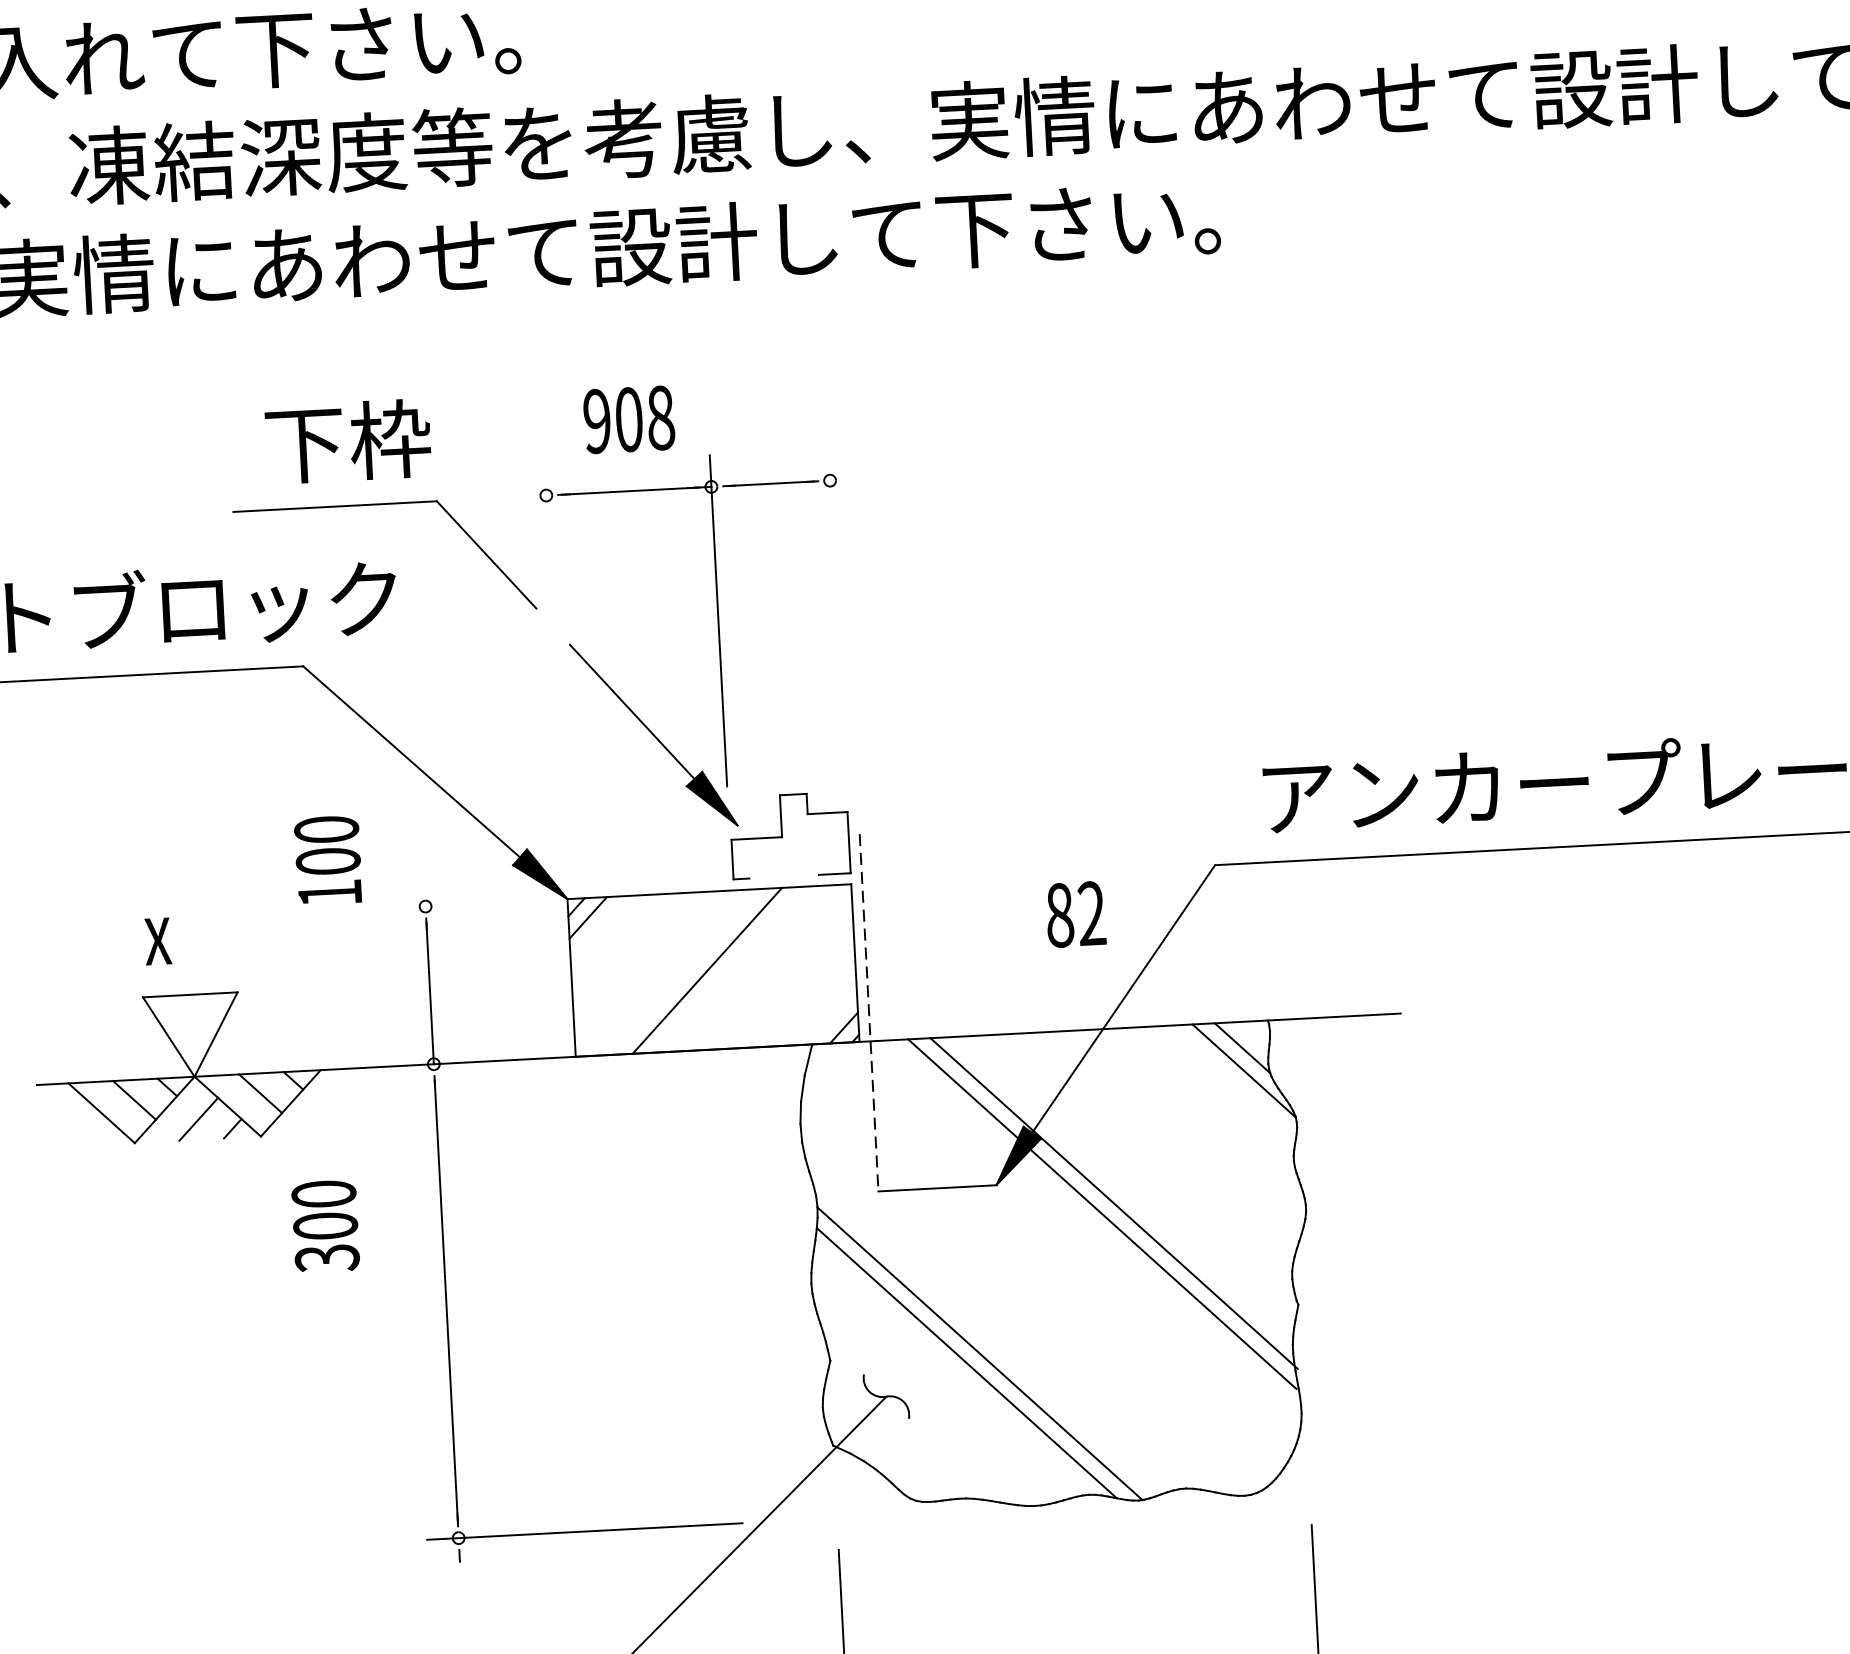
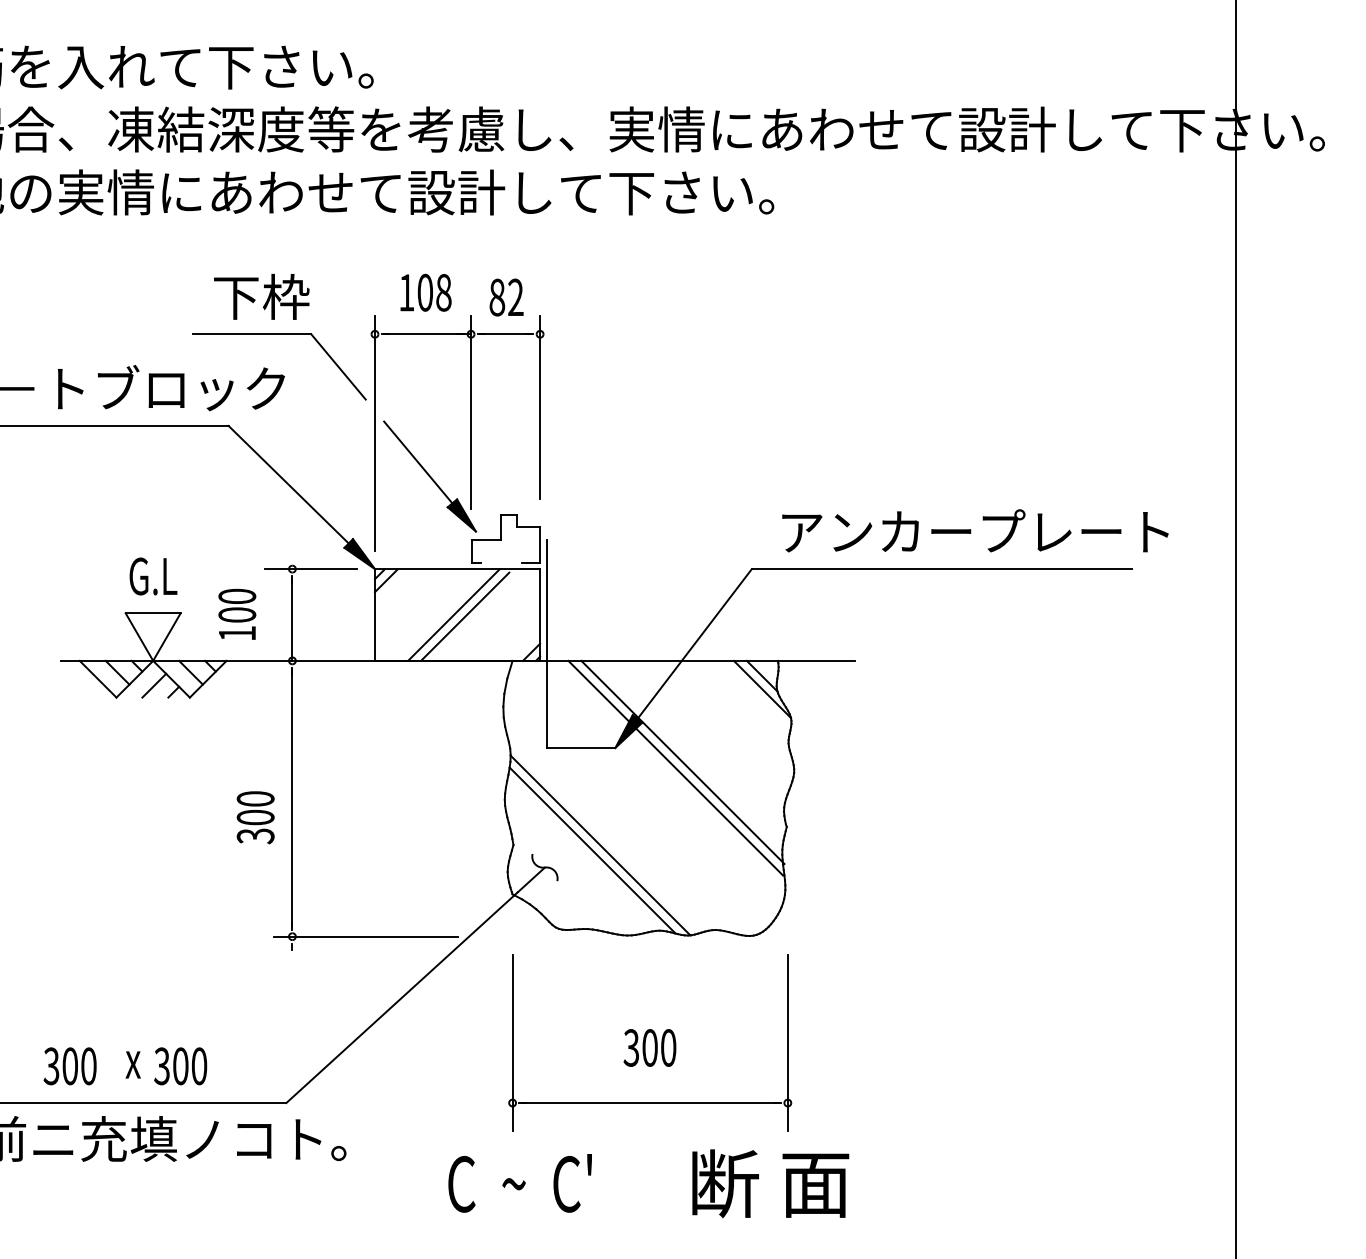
text: (596, 420) -> (406, 292), 908 -> 108
line: (837, 606) -> (540, 407), added
line: (554, 664) -> (374, 432), added
text: (328, 858) -> (237, 613), moved
line: (456, 905) -> (310, 569), added
text: (1075, 914) -> (506, 297), moved
text: (185, 931) -> (152, 576), x -> G.L
line: (727, 972) -> (465, 616), added
line: (869, 1013) -> (546, 644), dashed -> solid
text: (325, 1226) -> (255, 817), moved

